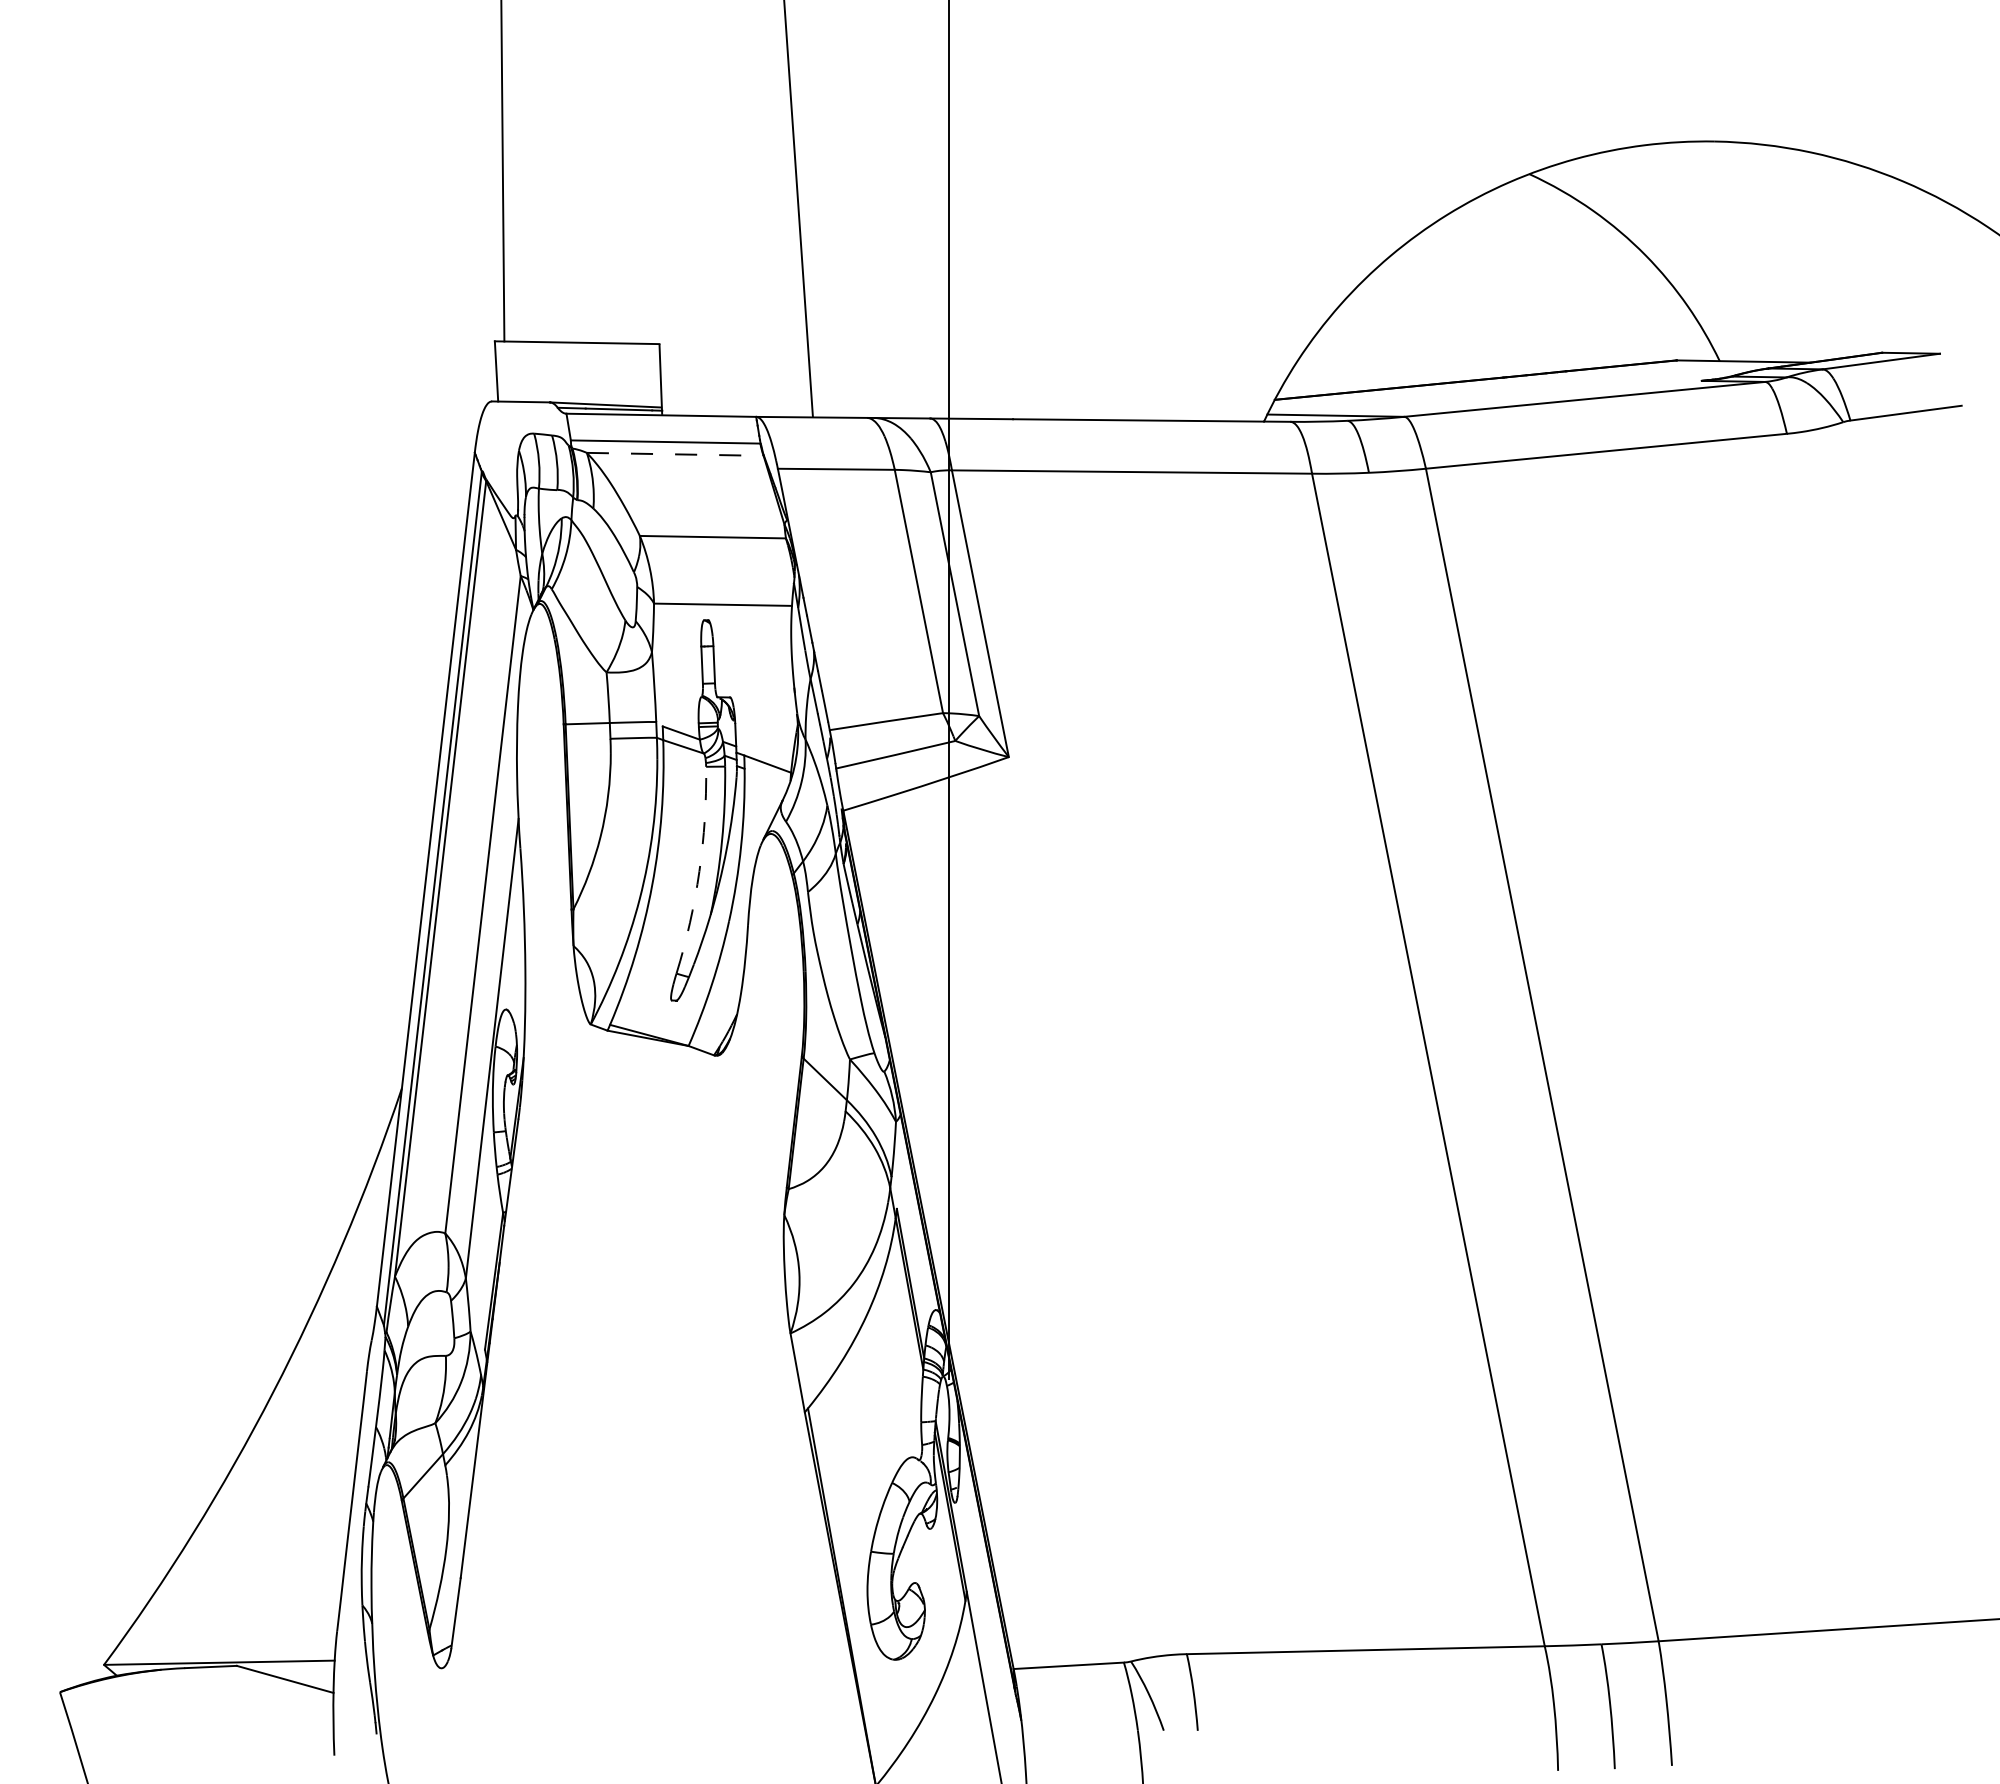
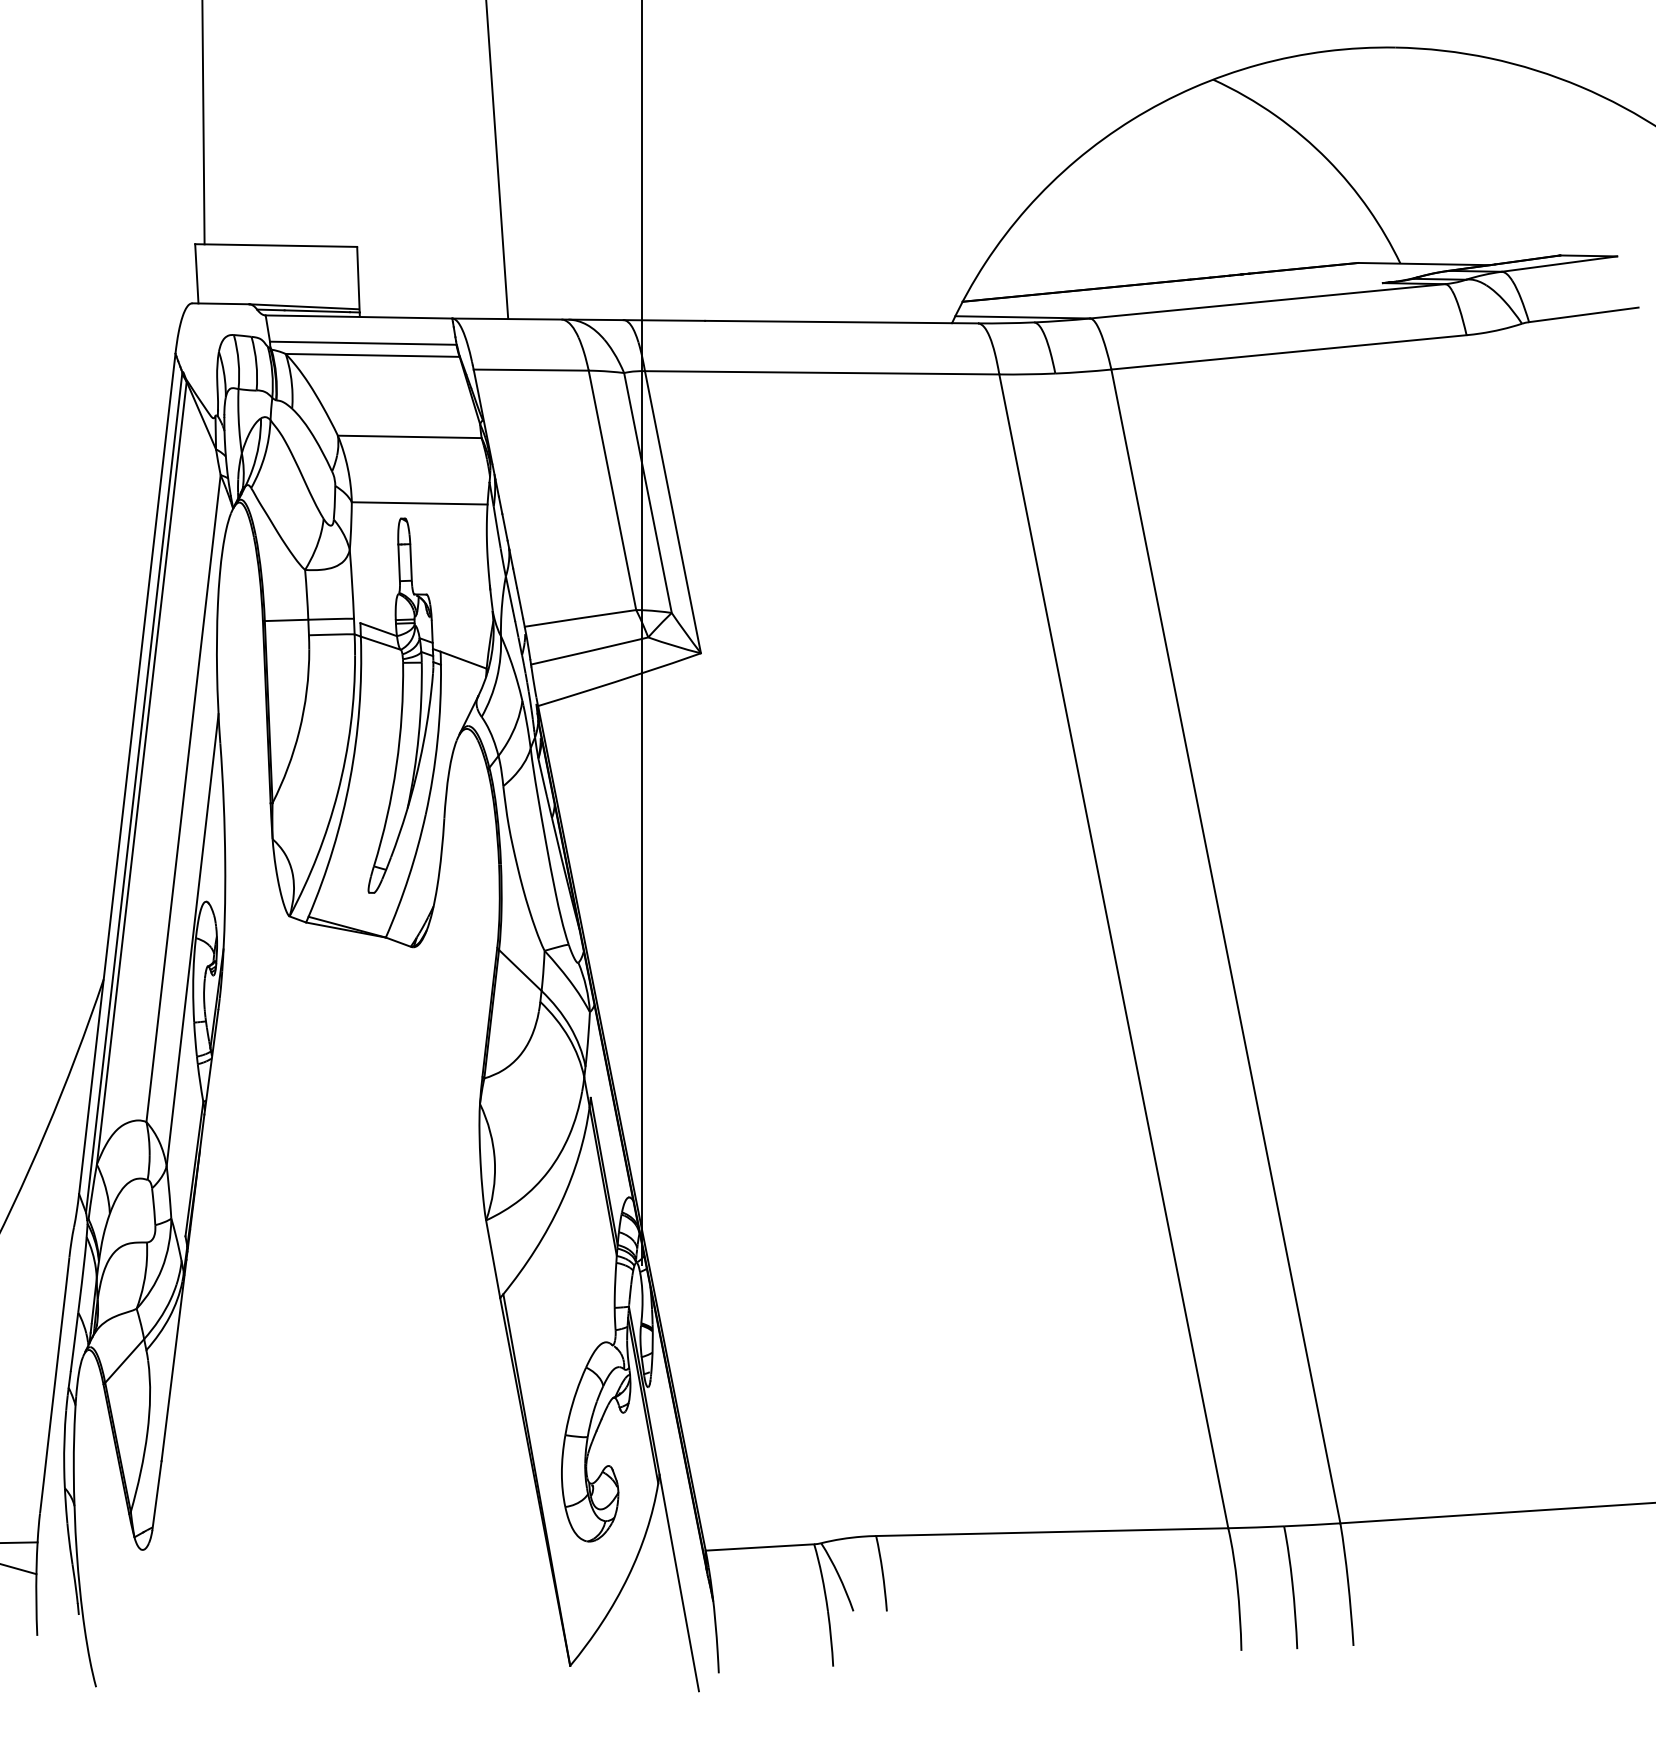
line: (675, 454) -> (372, 355), dashed -> solid
arc: (699, 871) -> (396, 765), dashed -> solid

